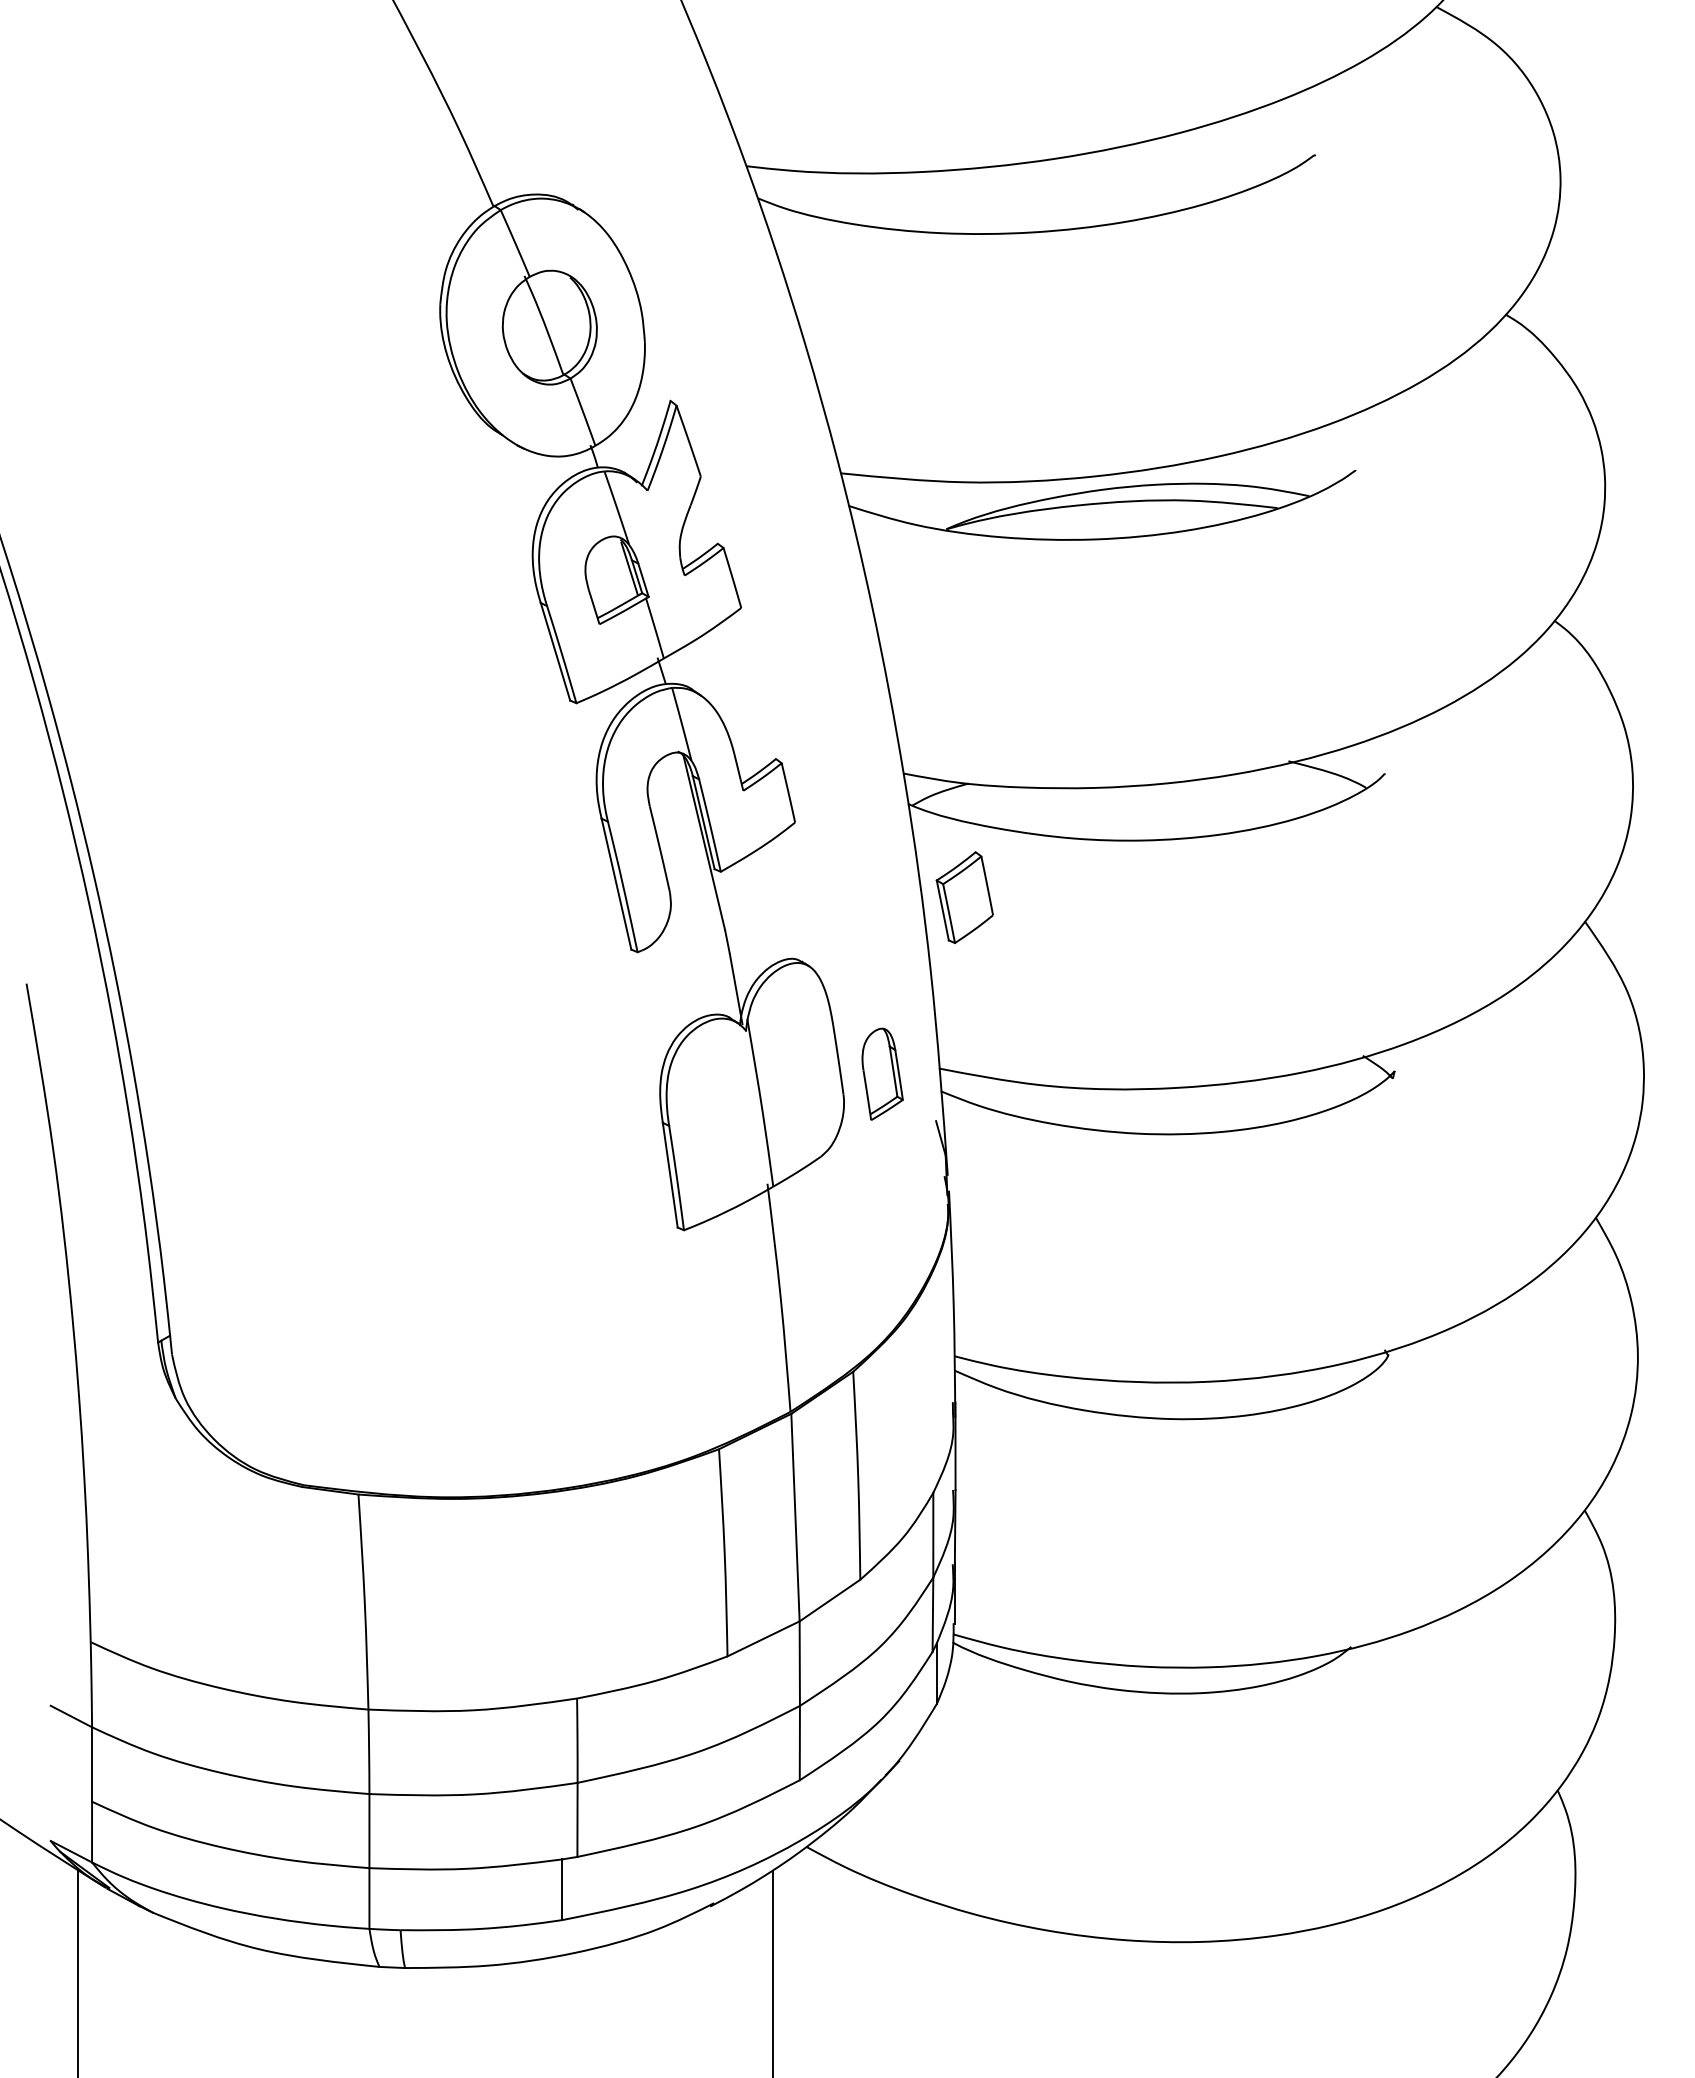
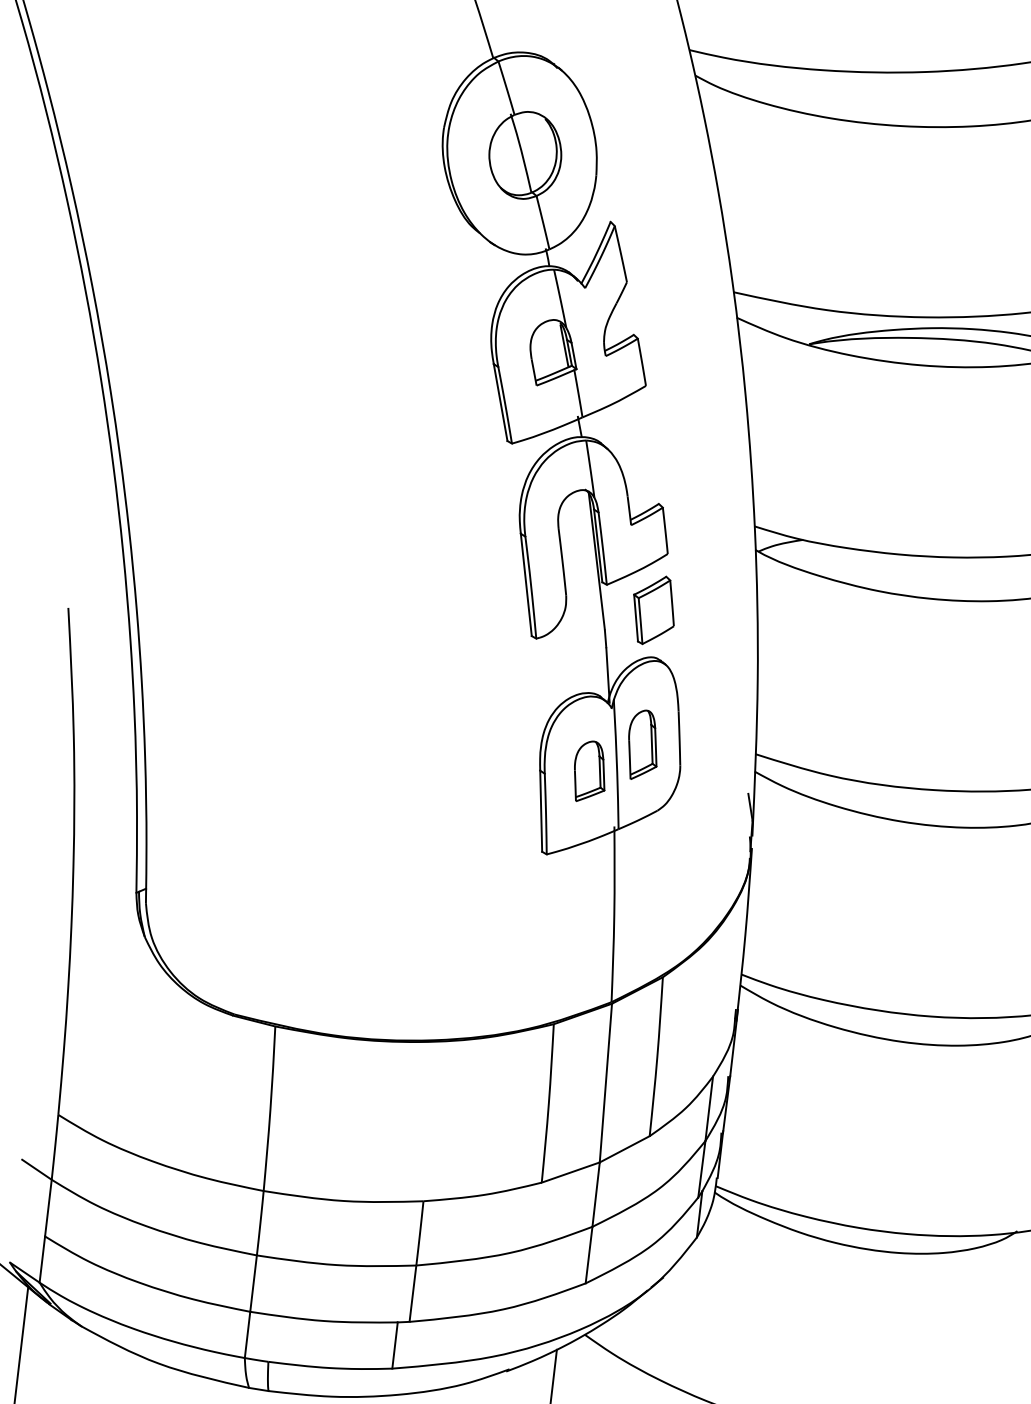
part: (964, 897) -> (653, 610), moved
part: (882, 1073) -> (643, 744), moved
part: (728, 1116) -> (590, 771), added

